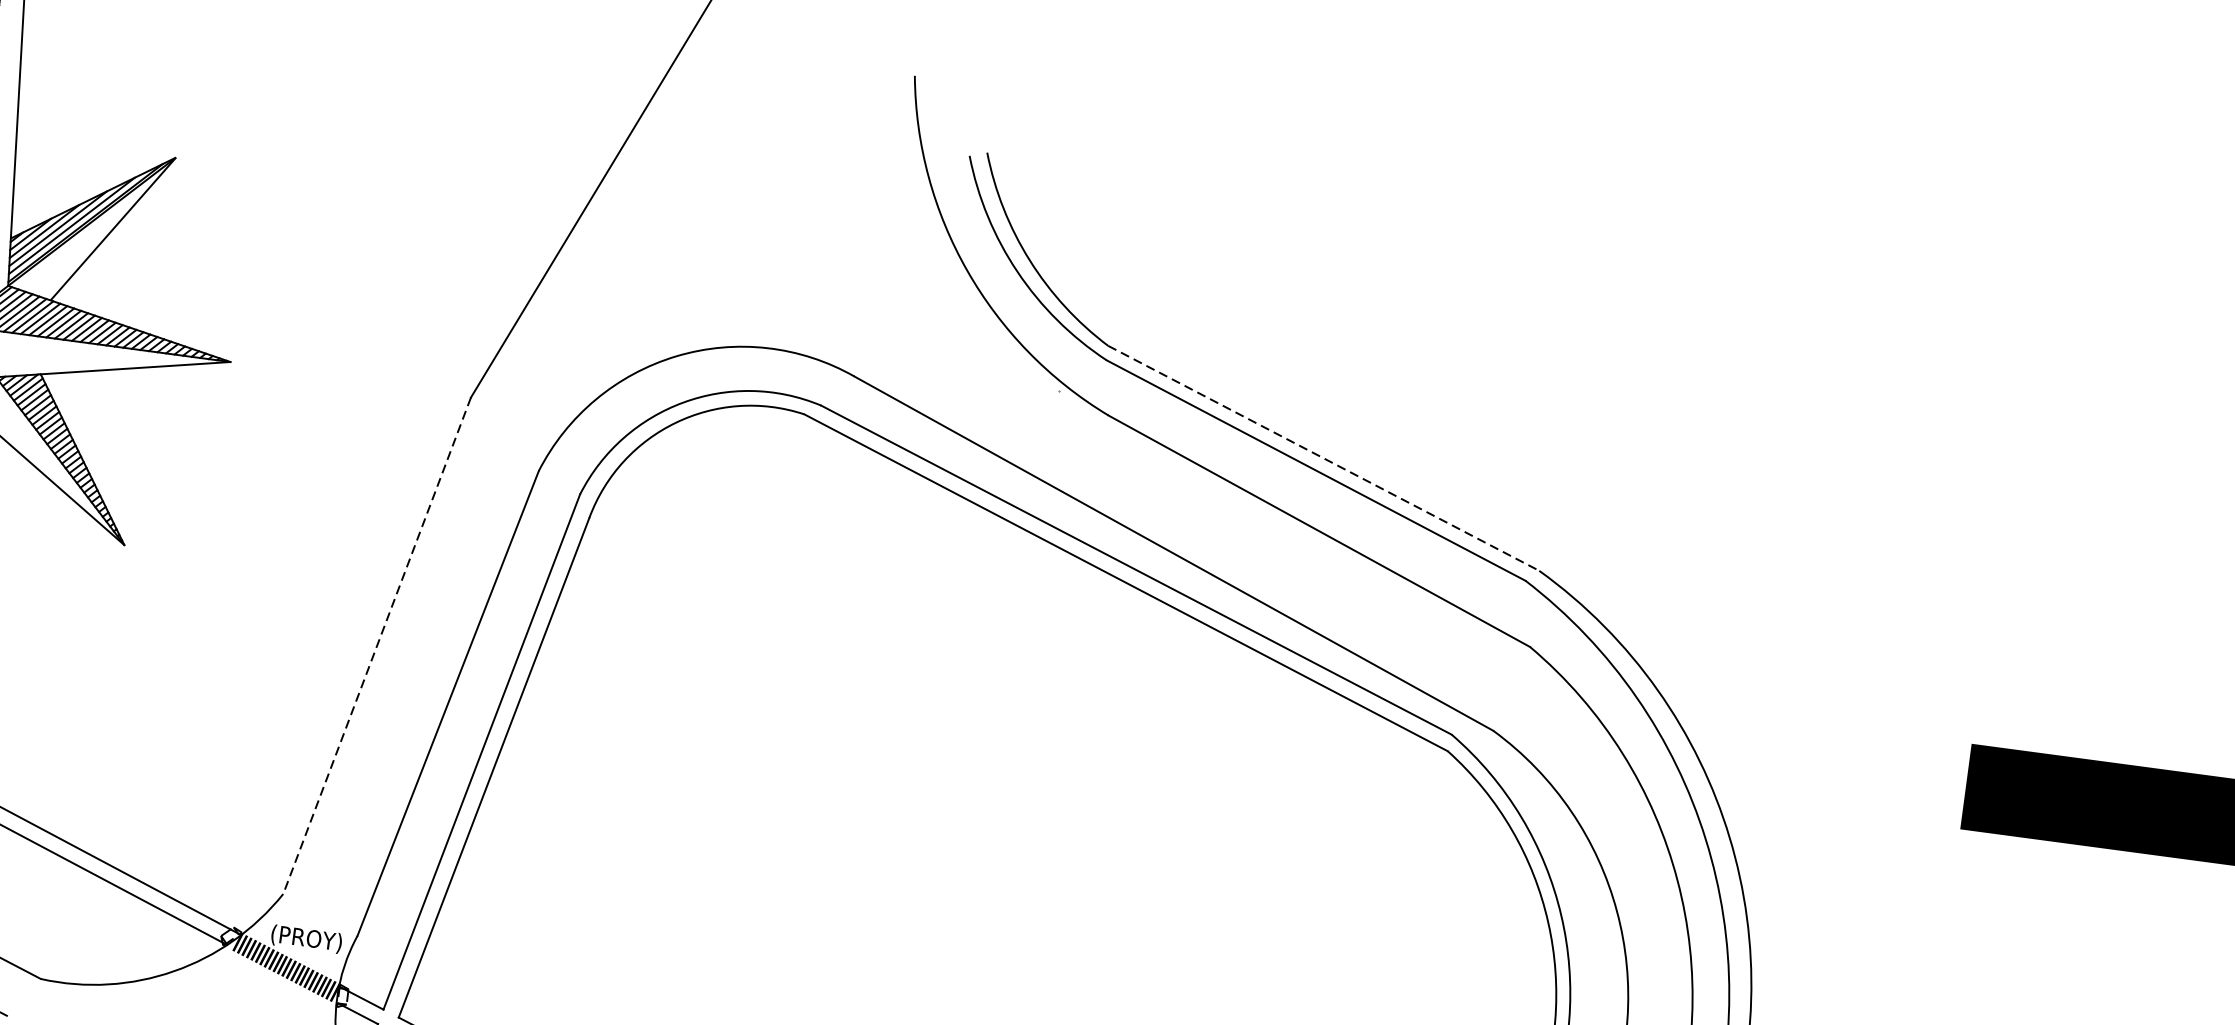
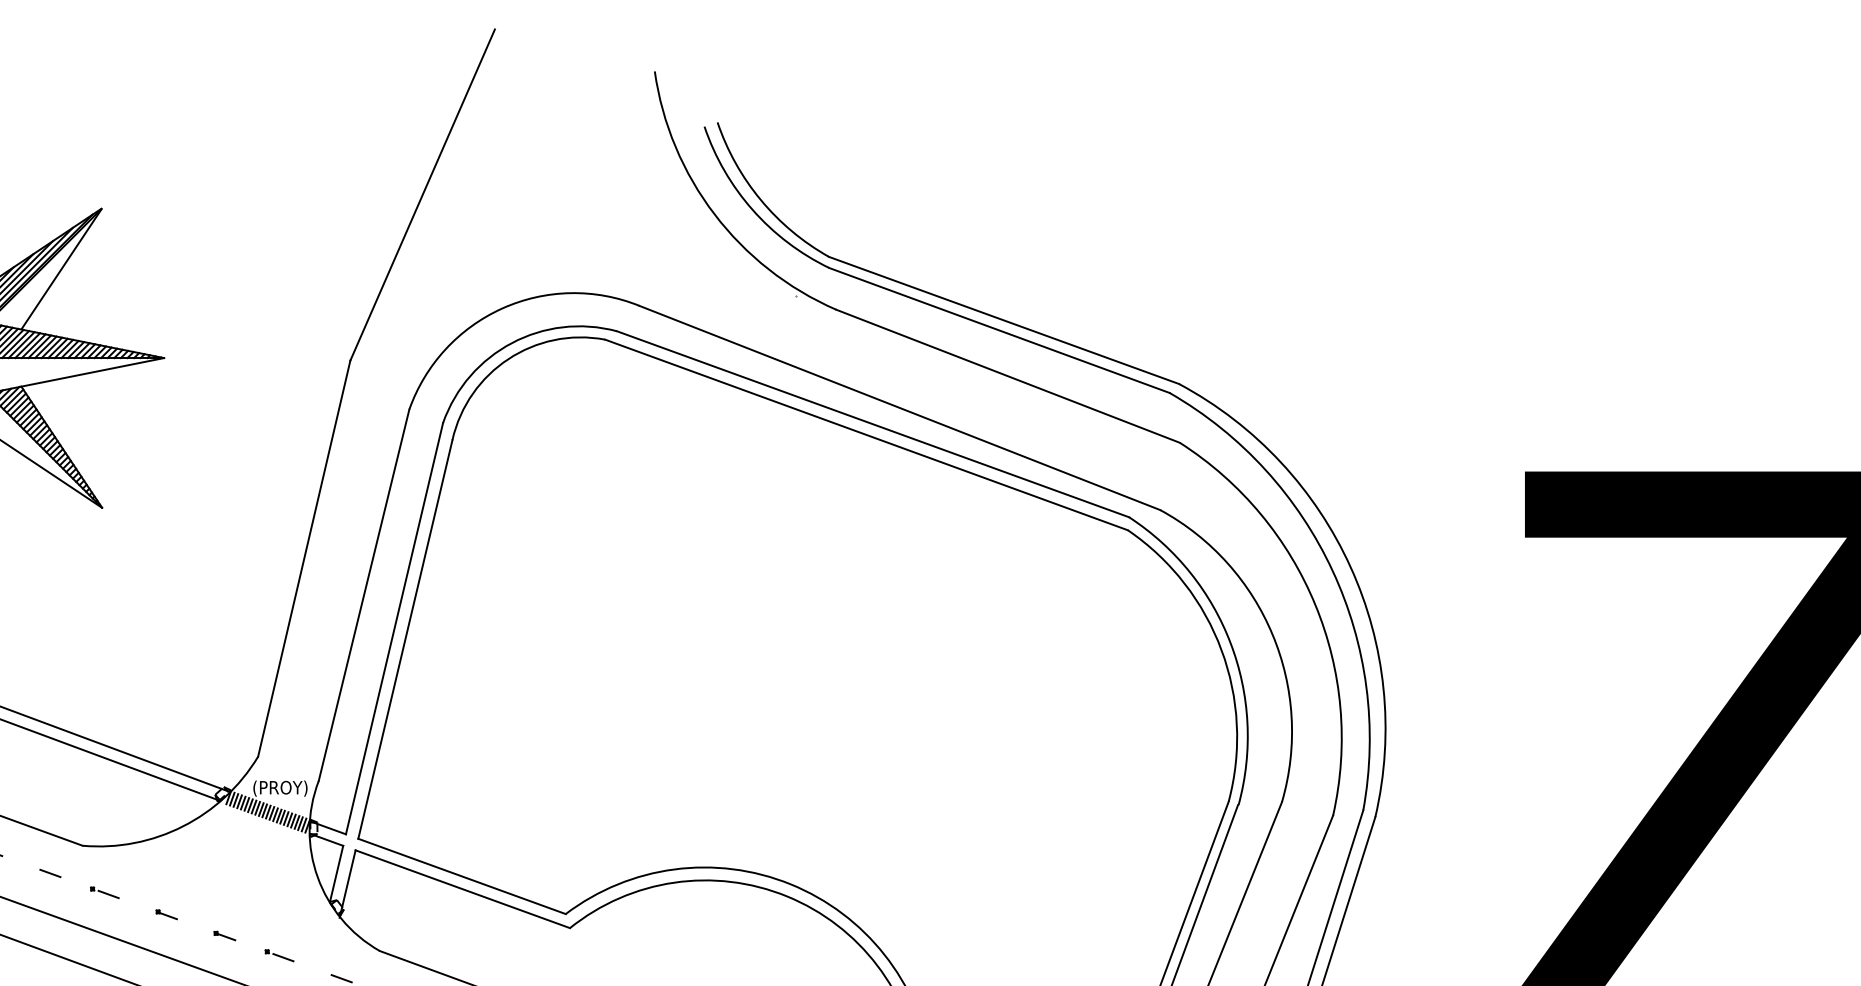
line: (1324, 458) -> (1004, 320), dashed -> solid
line: (377, 646) -> (304, 559), dashed -> solid

